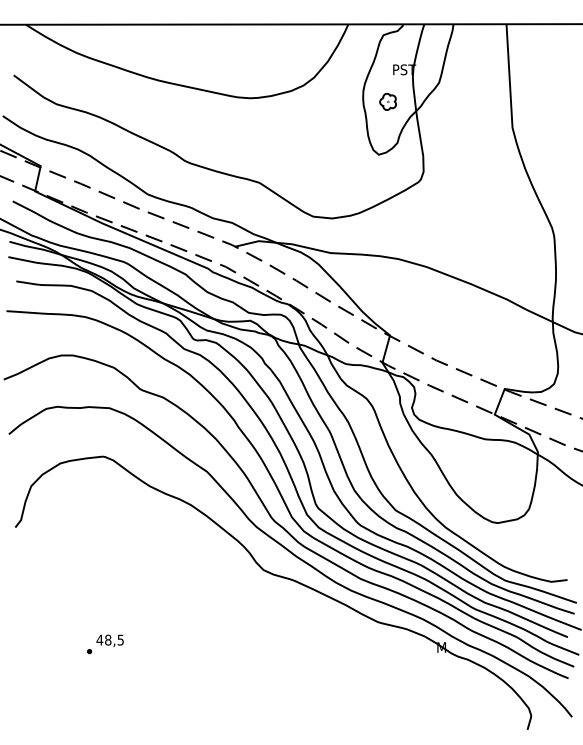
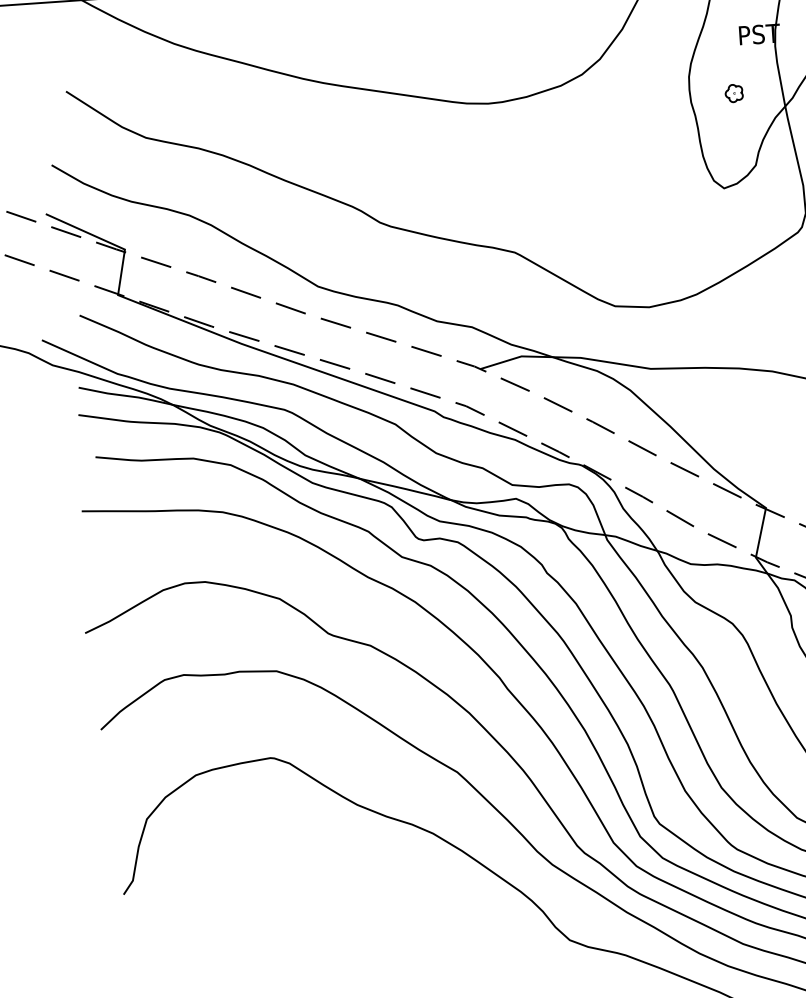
part: (387, 101) -> (733, 92), size x0.6

